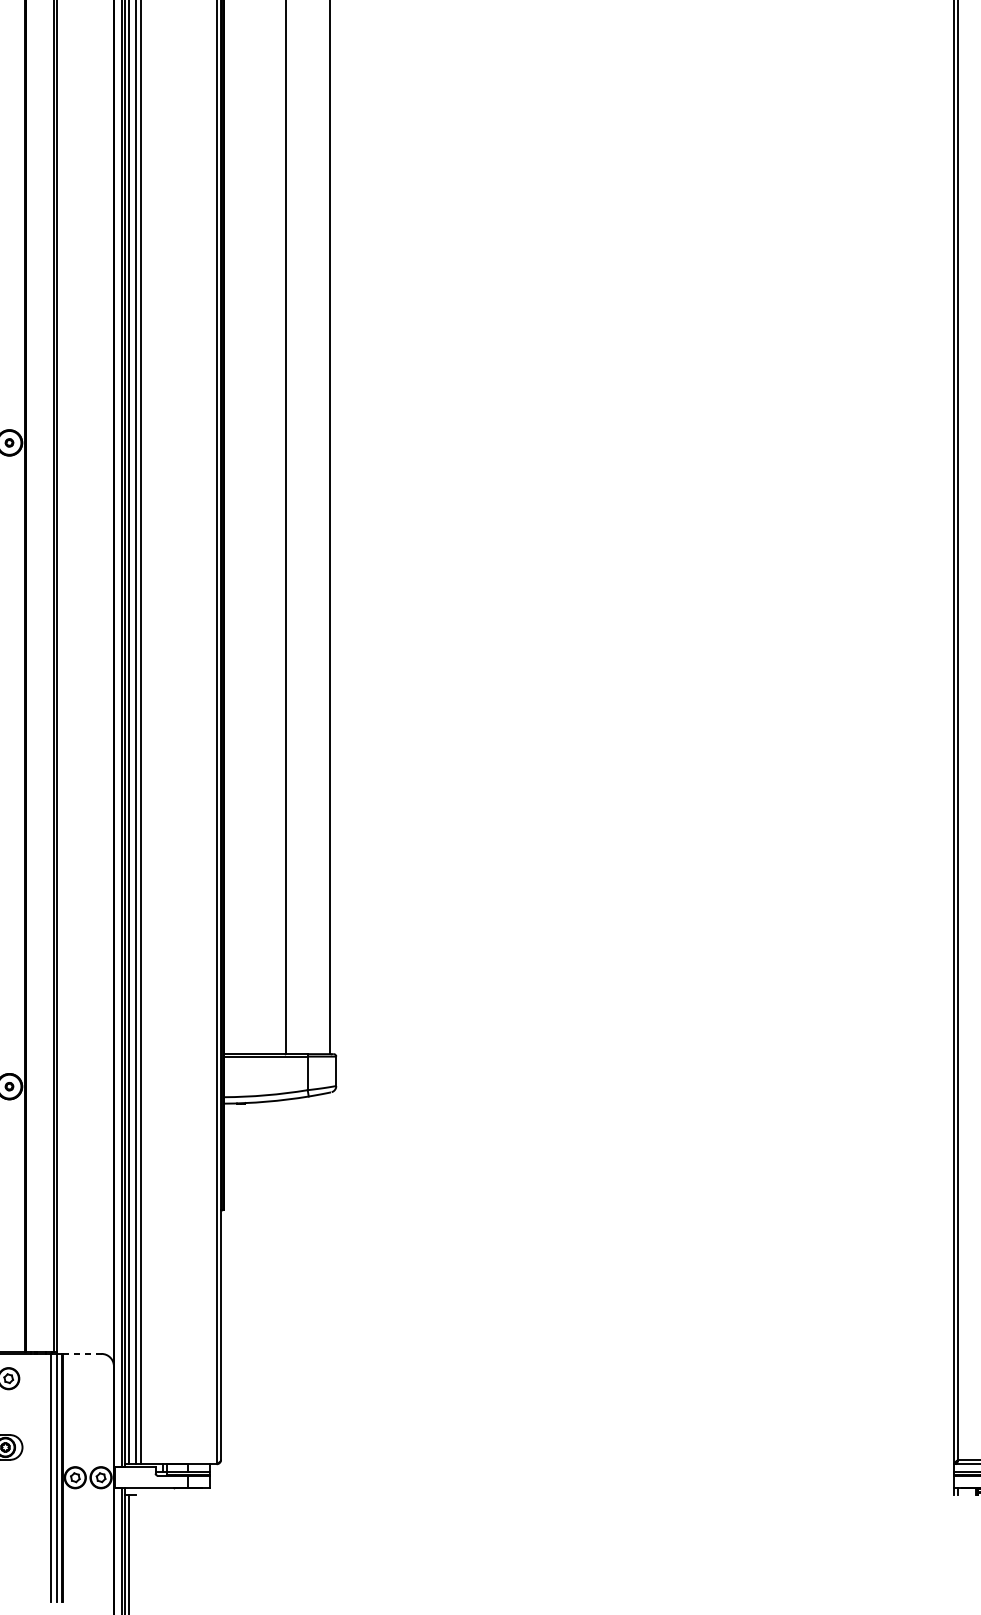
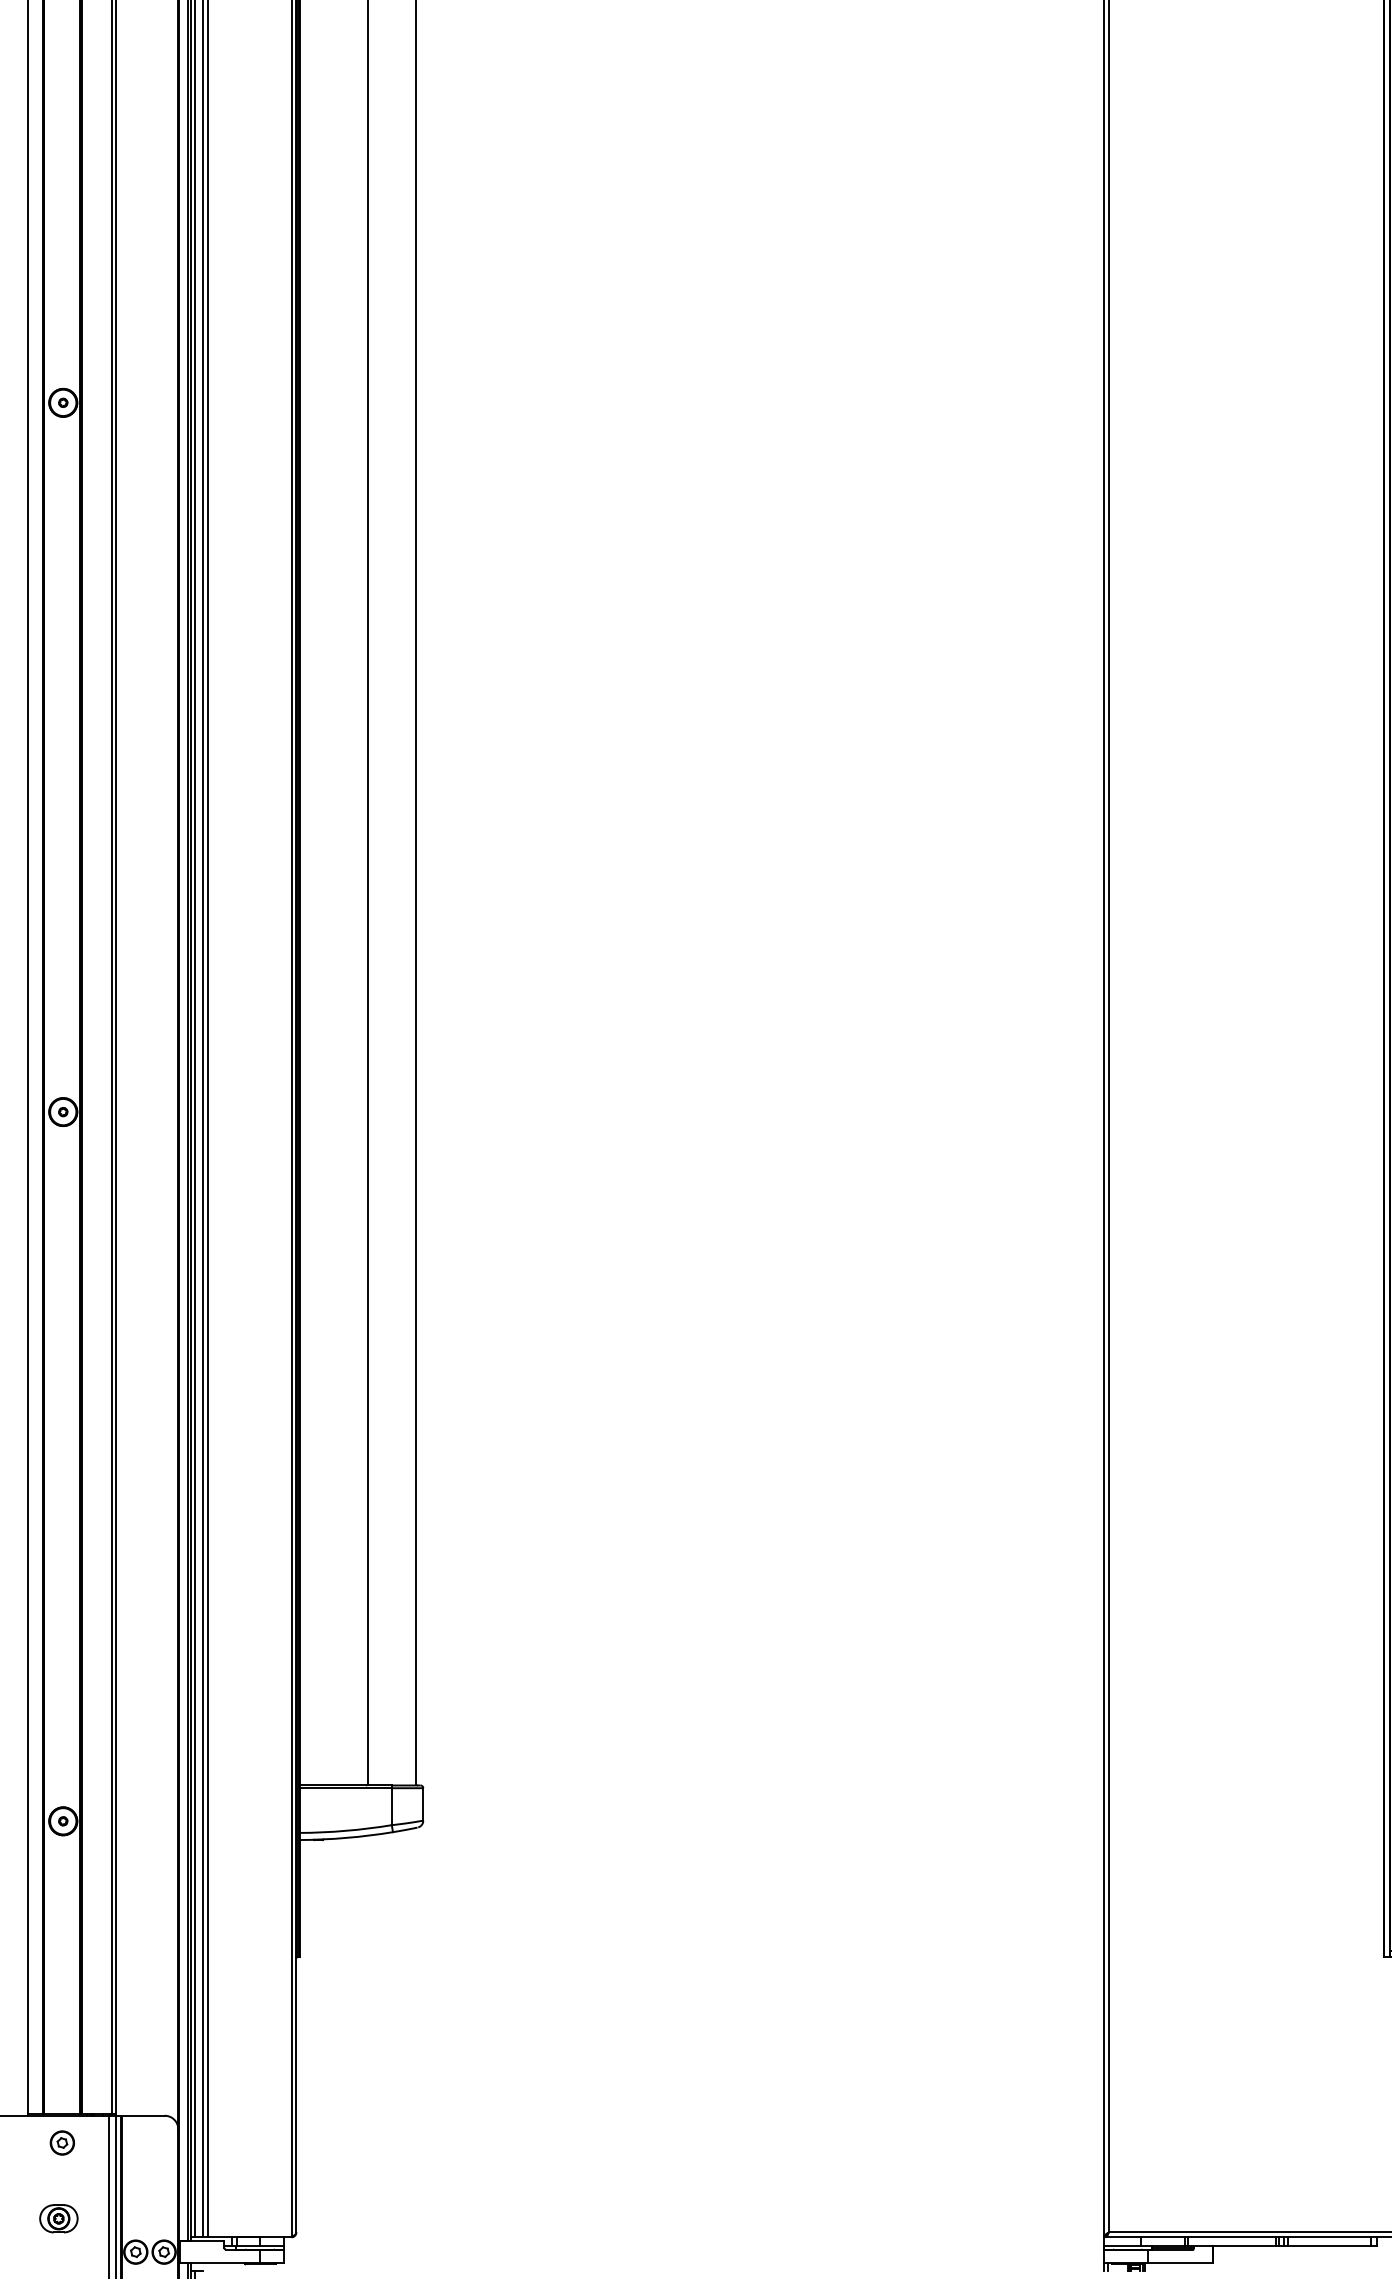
line: (82, 1353) -> (143, 2115), dashed -> solid

